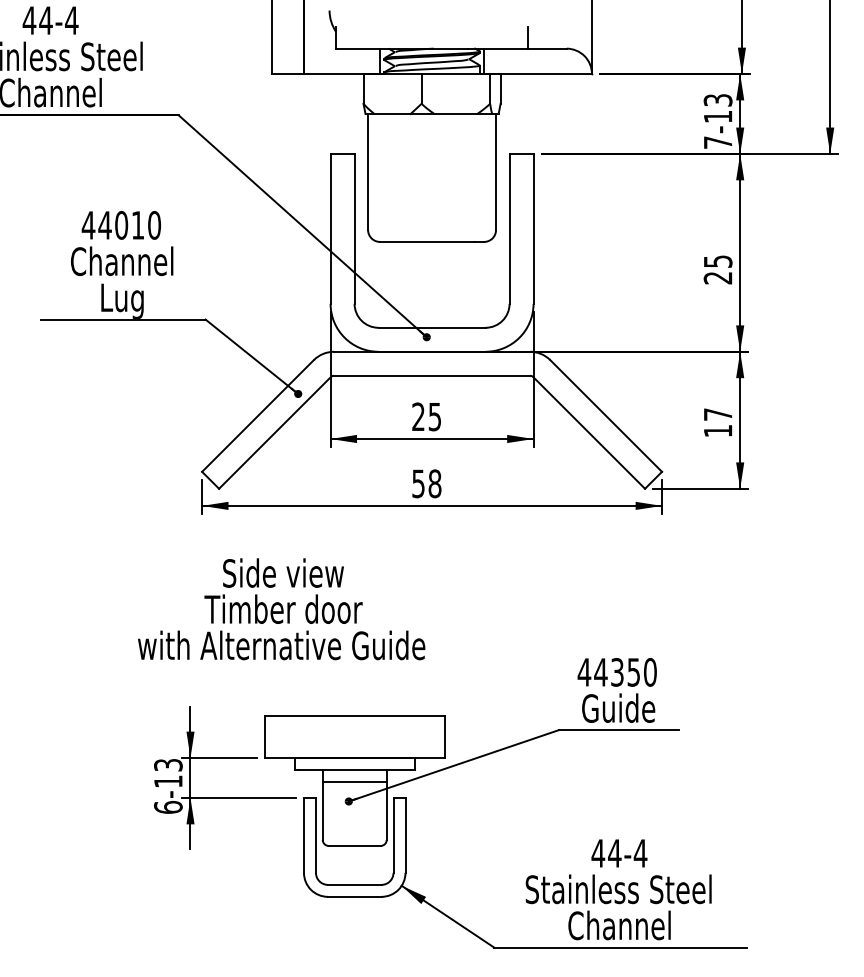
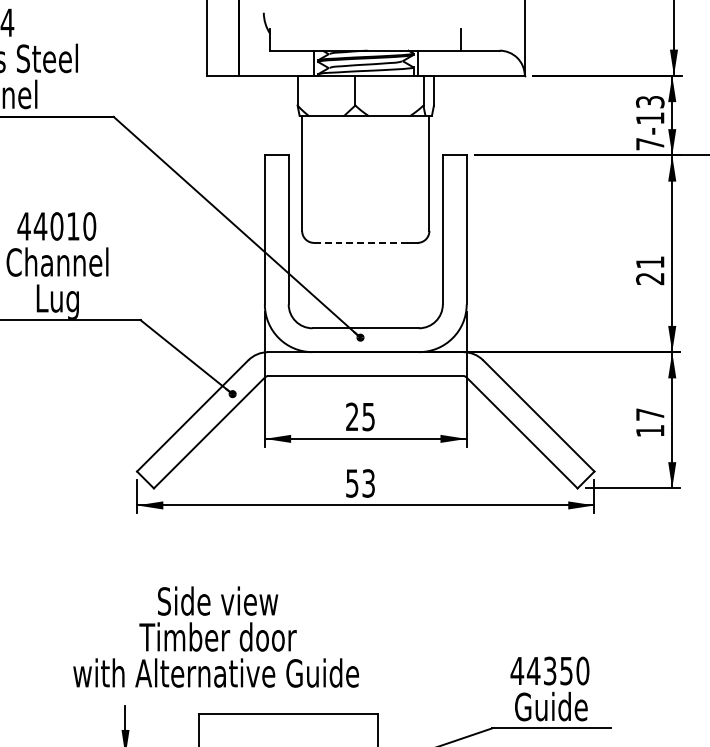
line: (426, 241) -> (360, 242), solid -> dashed
text: (718, 261) -> (650, 262), 25 -> 21
text: (434, 483) -> (368, 483), 58 -> 53
text: (281, 609) -> (216, 637), moved

